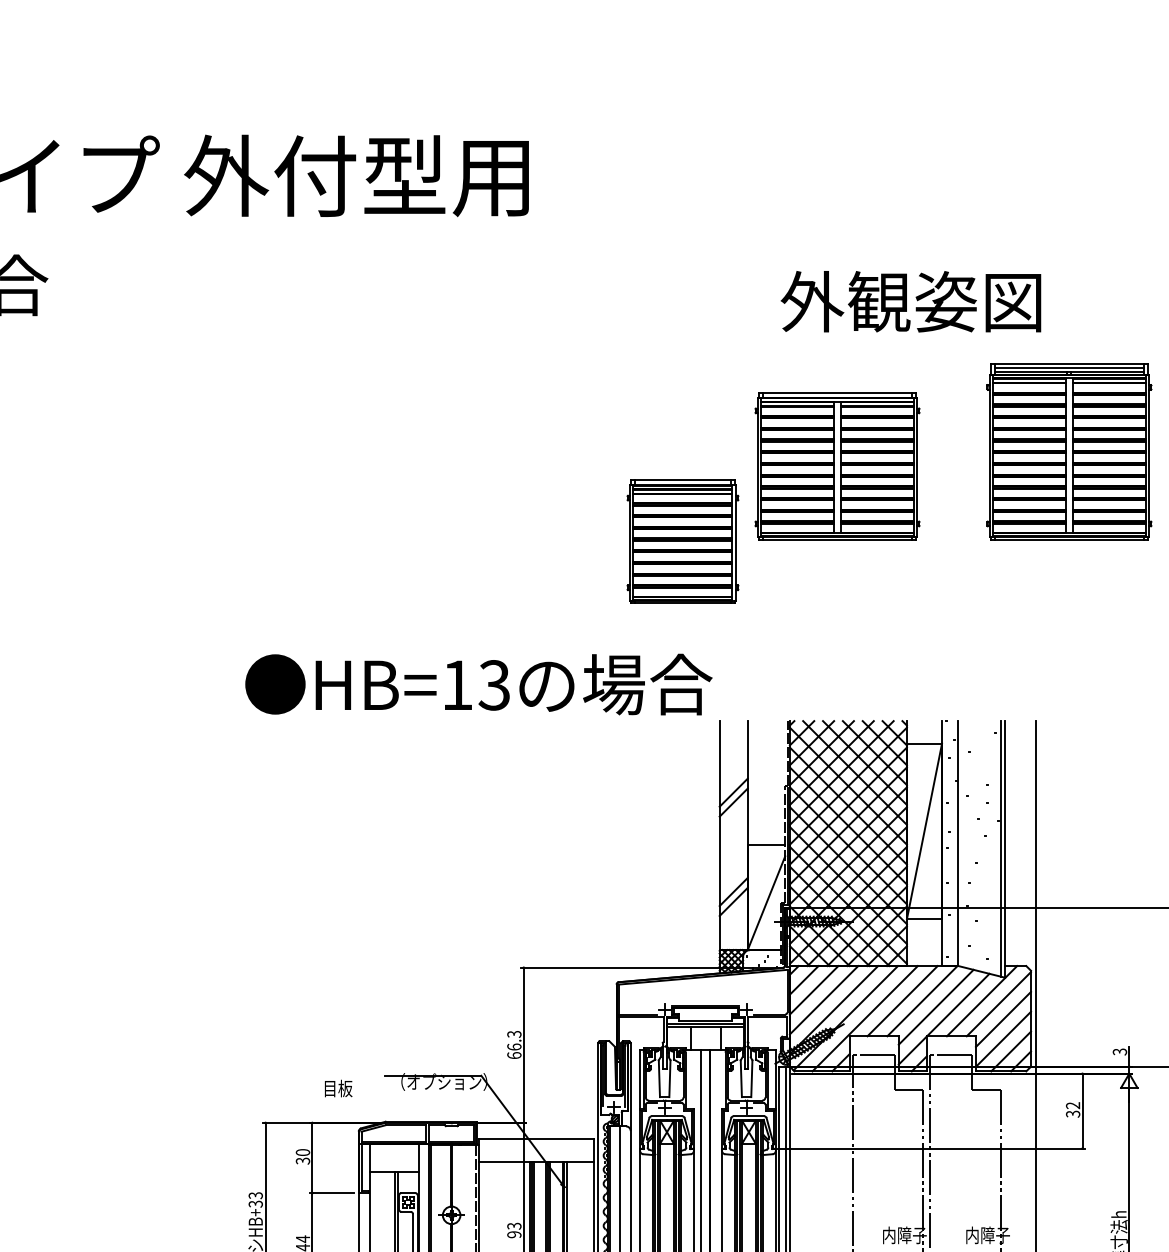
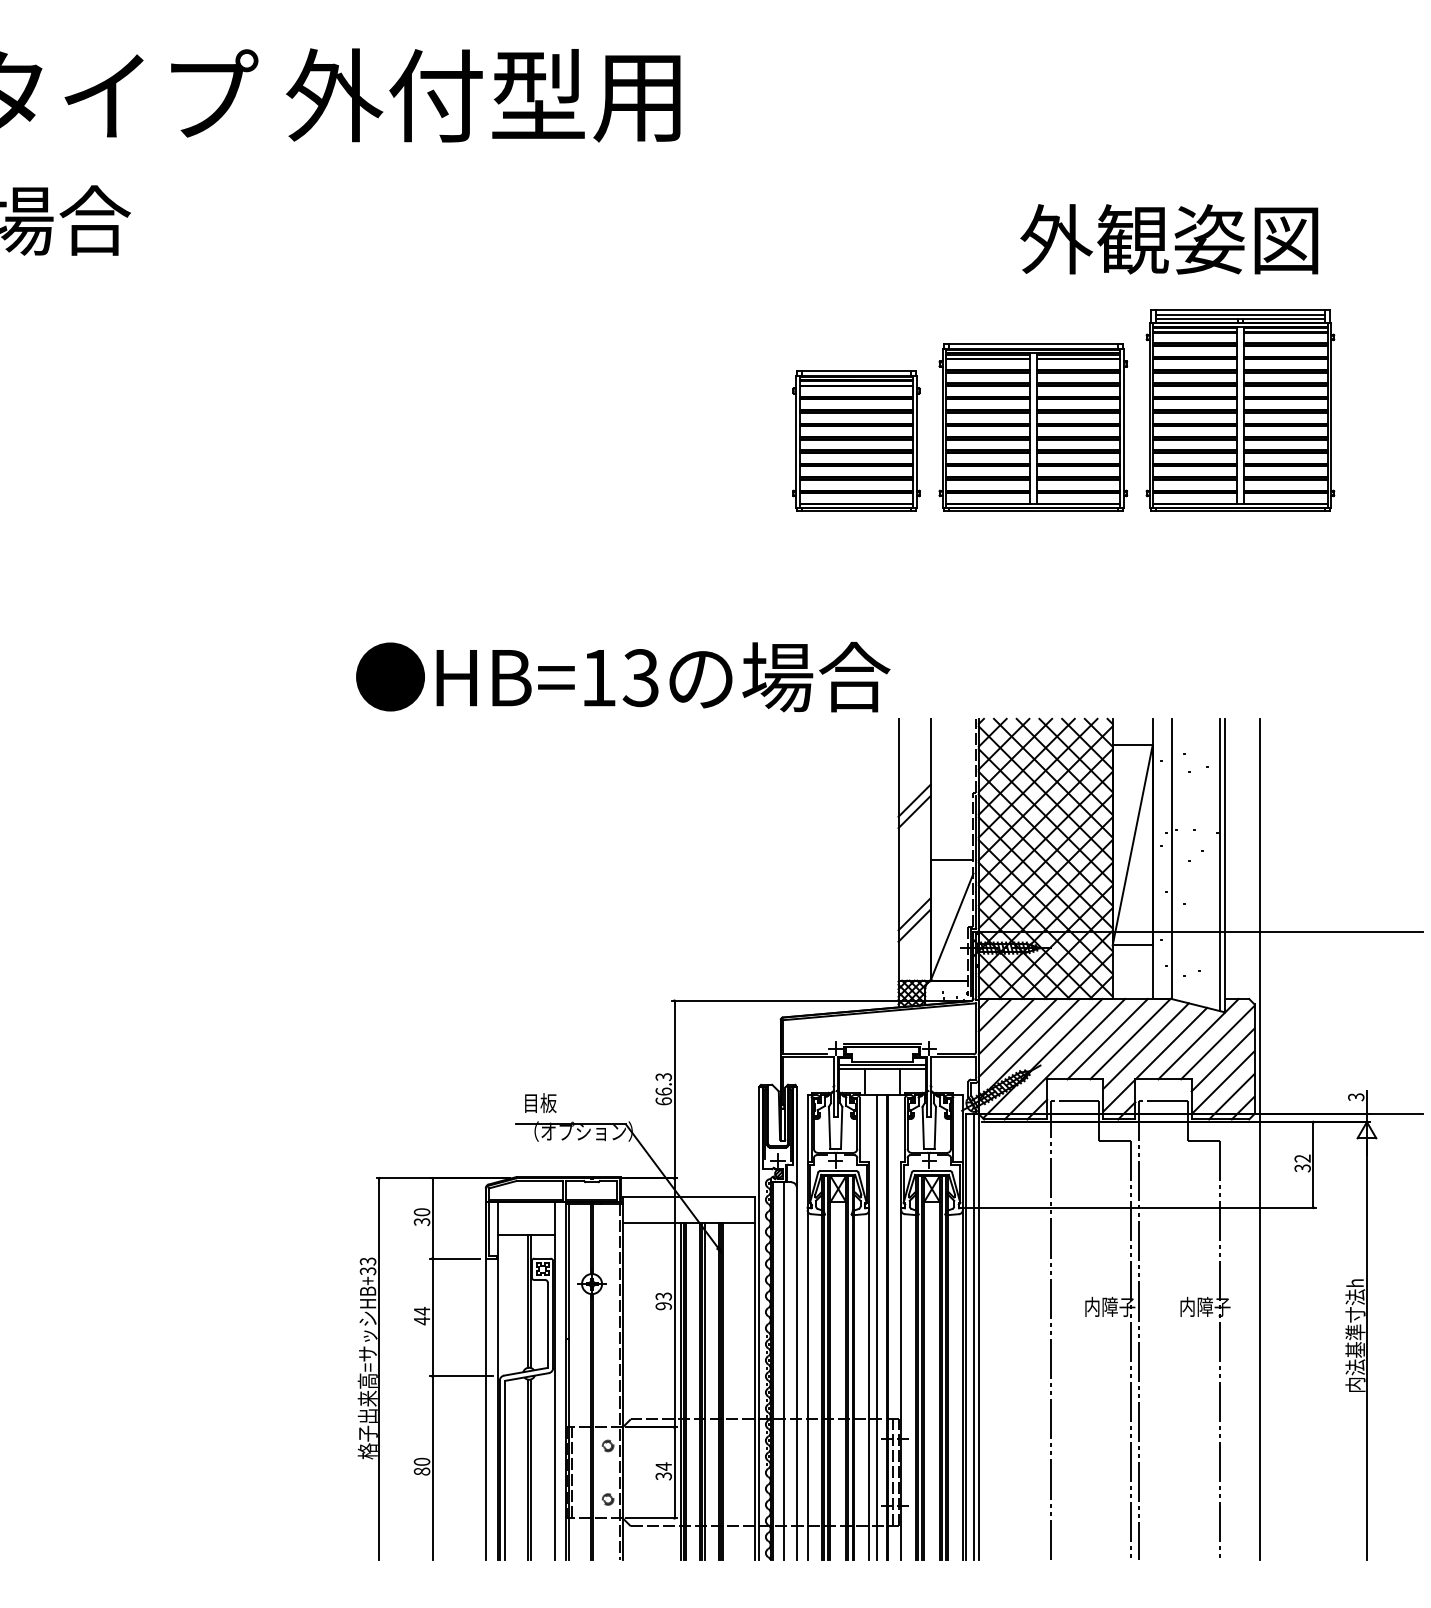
text: (911, 301) -> (1169, 239), moved
part: (1069, 451) -> (1240, 410), moved
part: (682, 541) -> (856, 440), moved
text: (338, 1088) -> (540, 1102), moved

